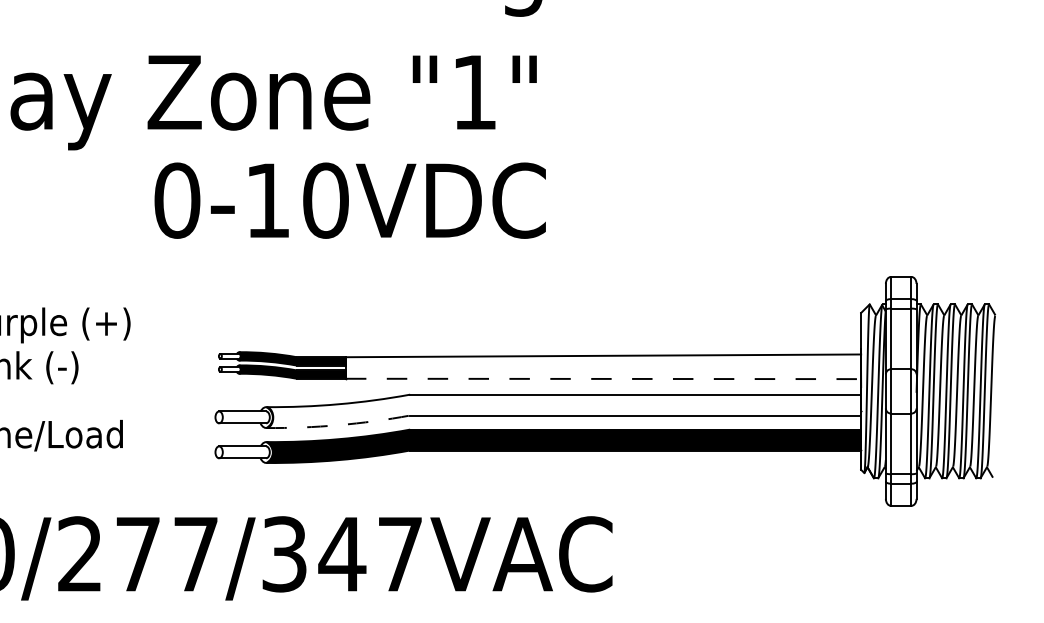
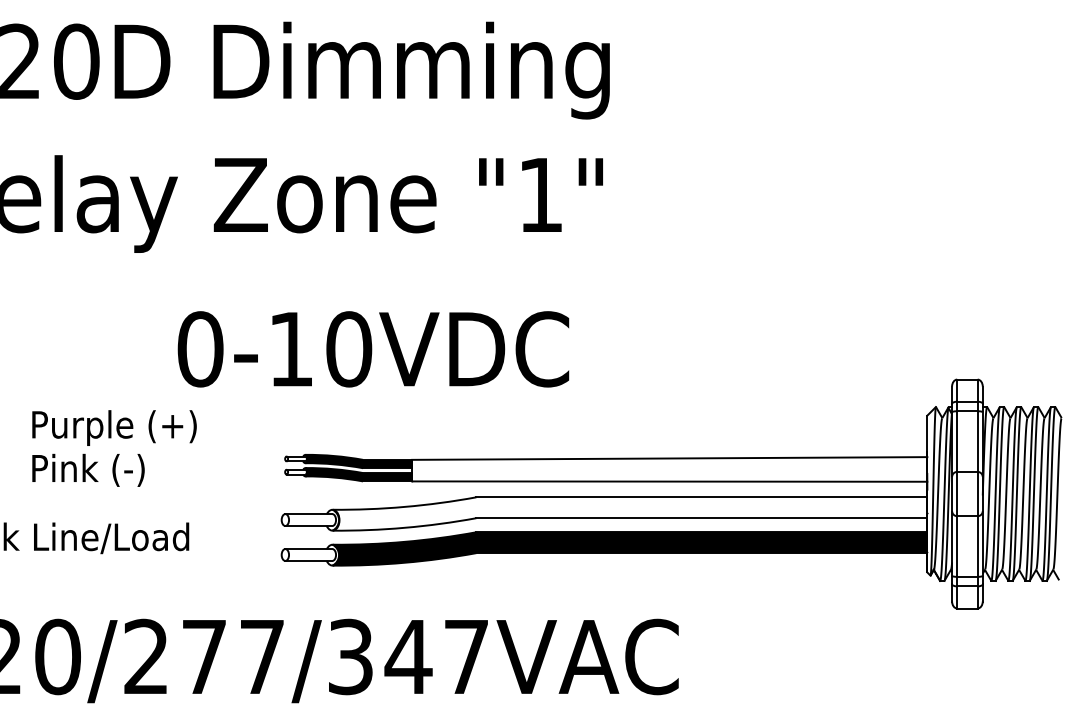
text: (350, 200) -> (373, 349), moved
line: (603, 378) -> (669, 481), dashed -> solid
arc: (338, 424) -> (404, 527), dashed -> solid

